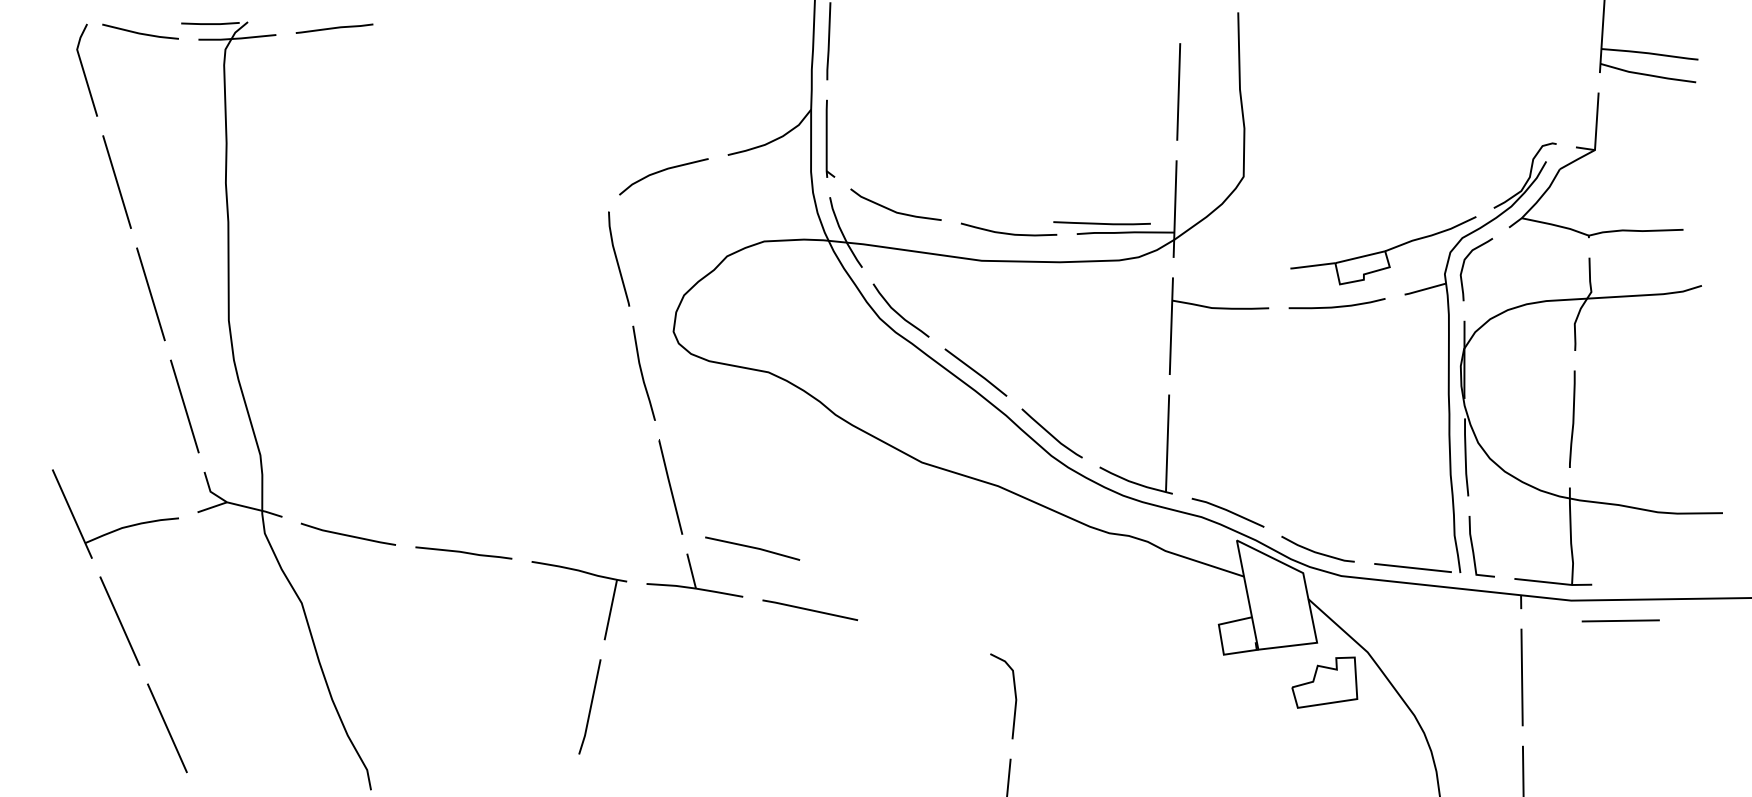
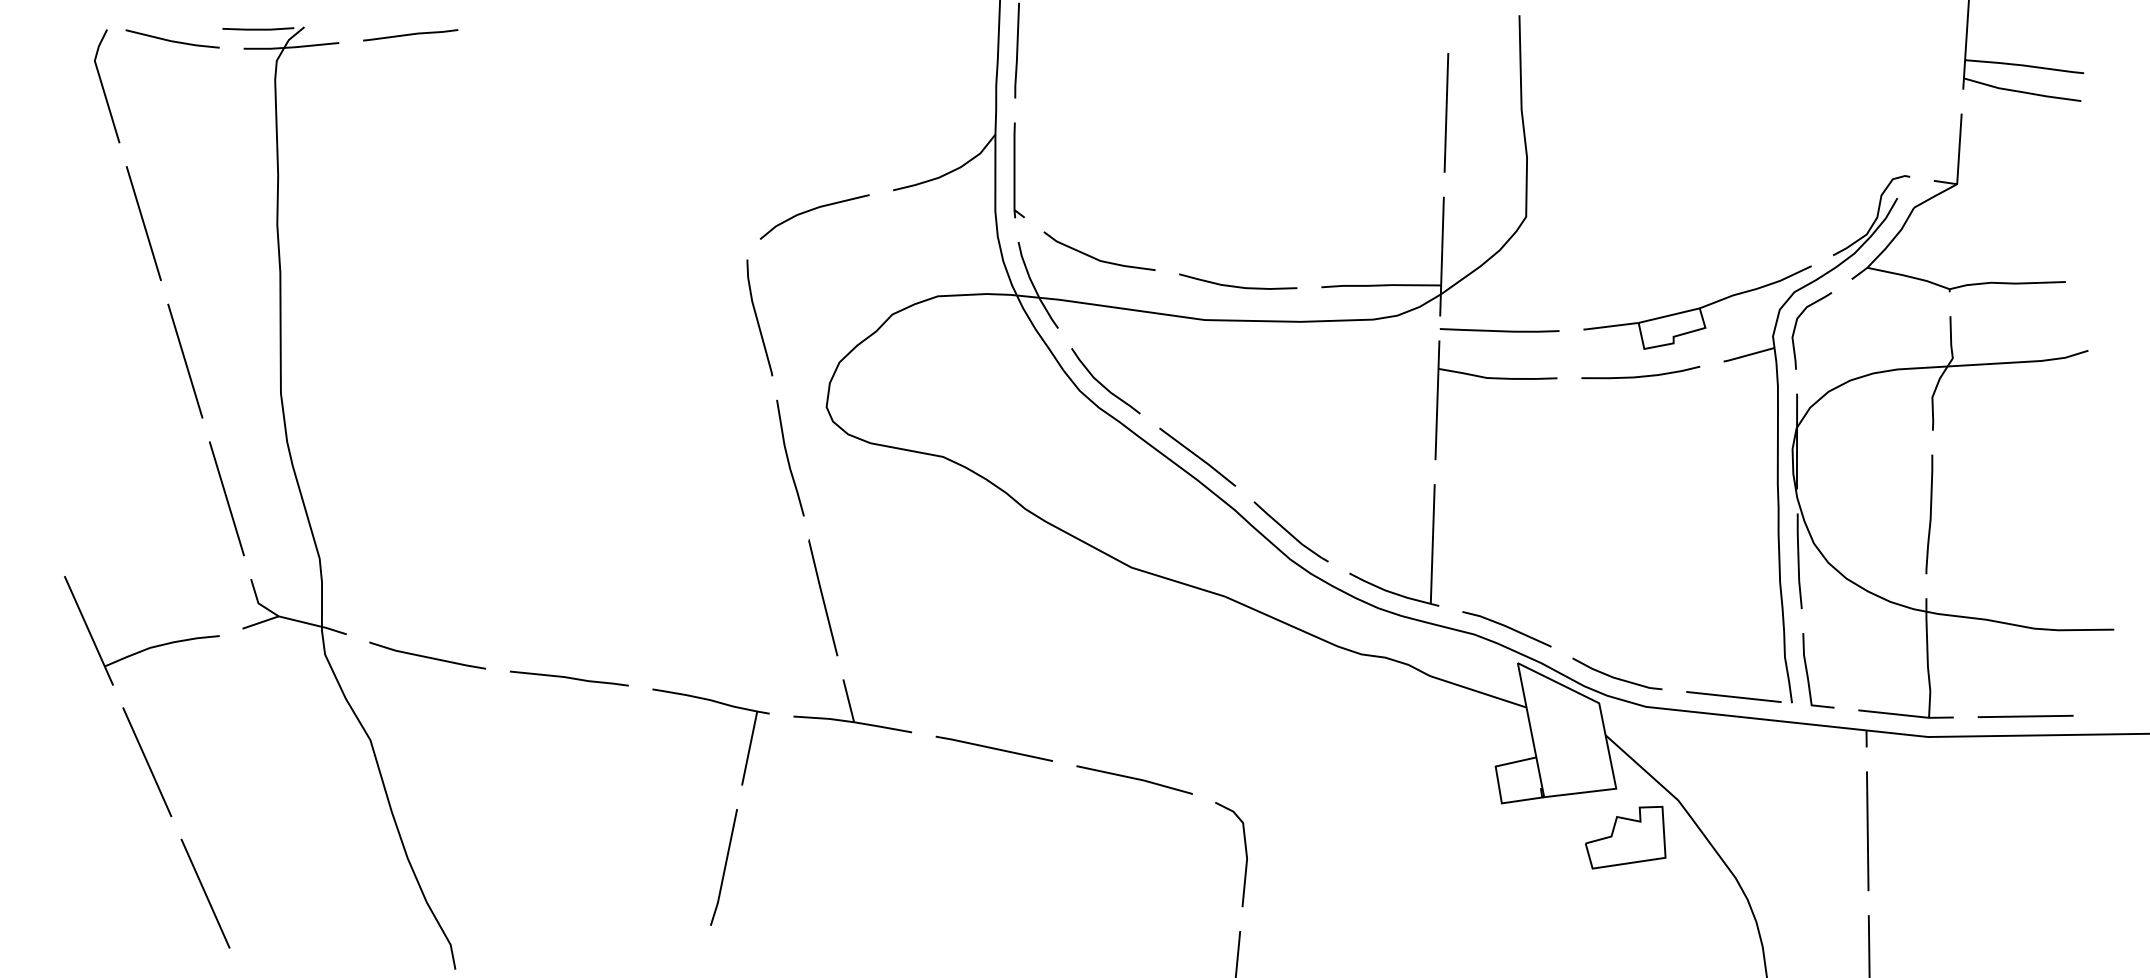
curve: (1101, 223) -> (1498, 330), moved
line: (752, 548) -> (1134, 779), moved
line: (1620, 620) -> (2025, 715), moved

